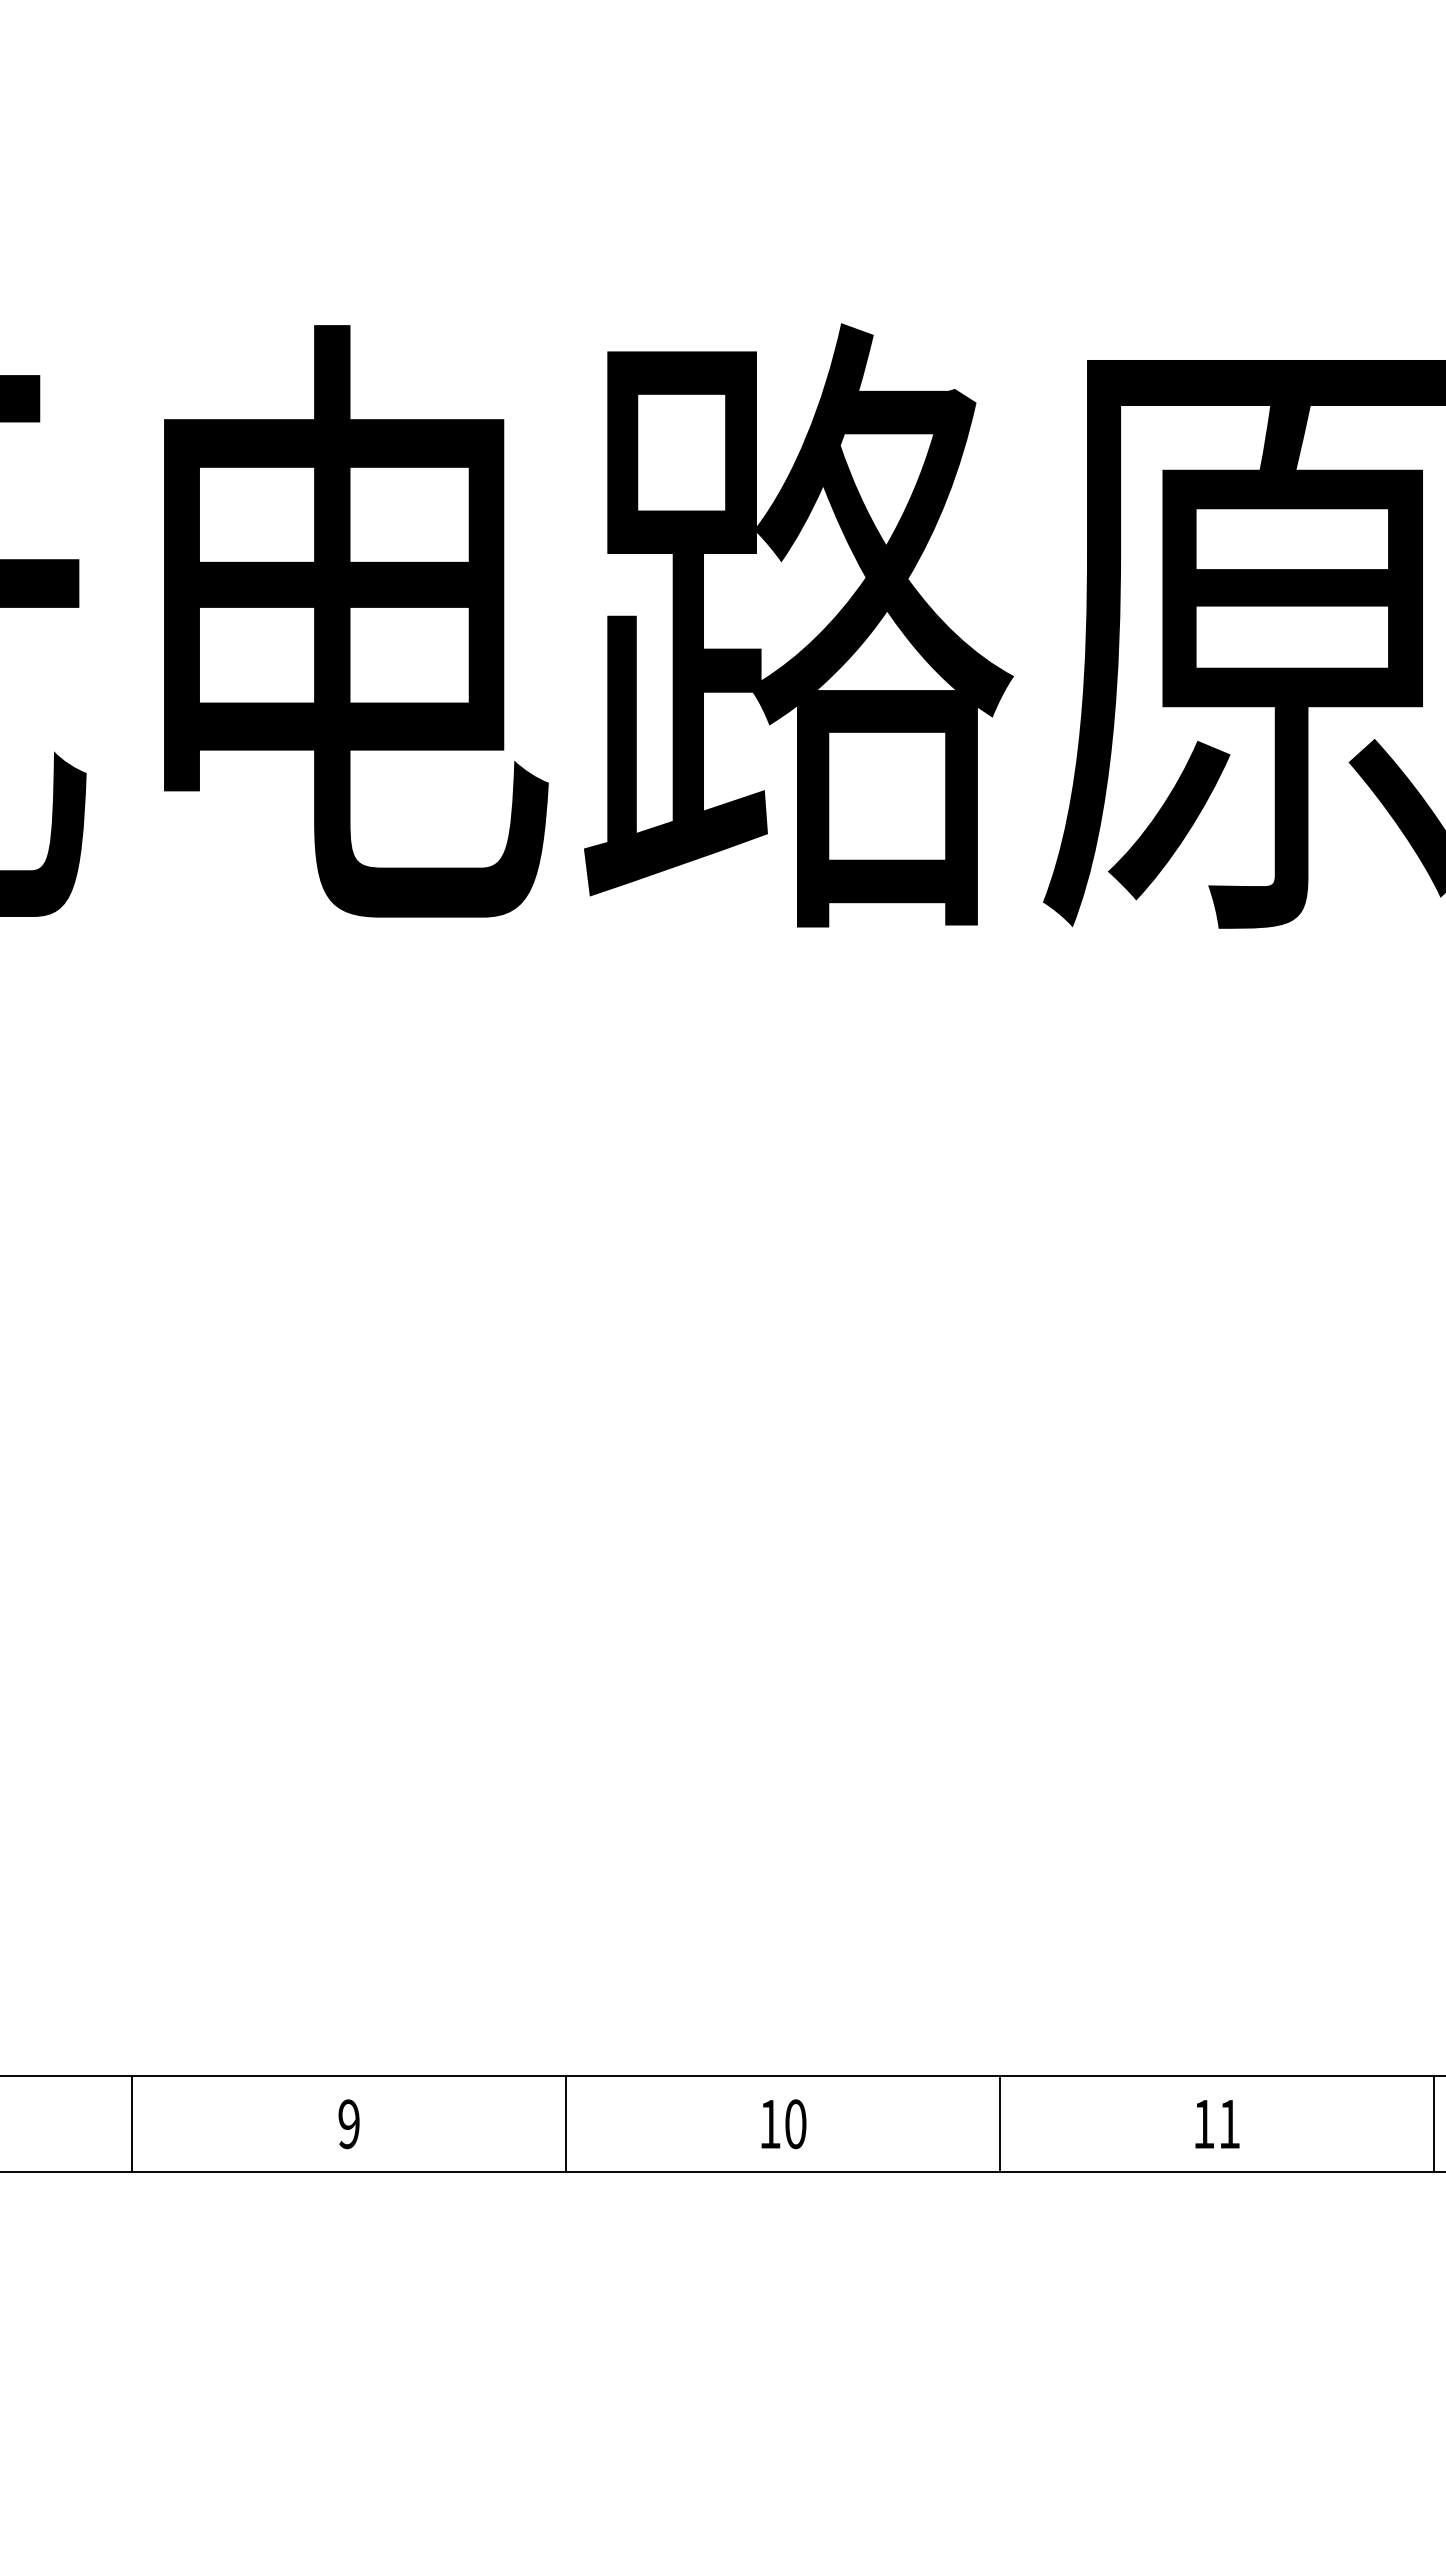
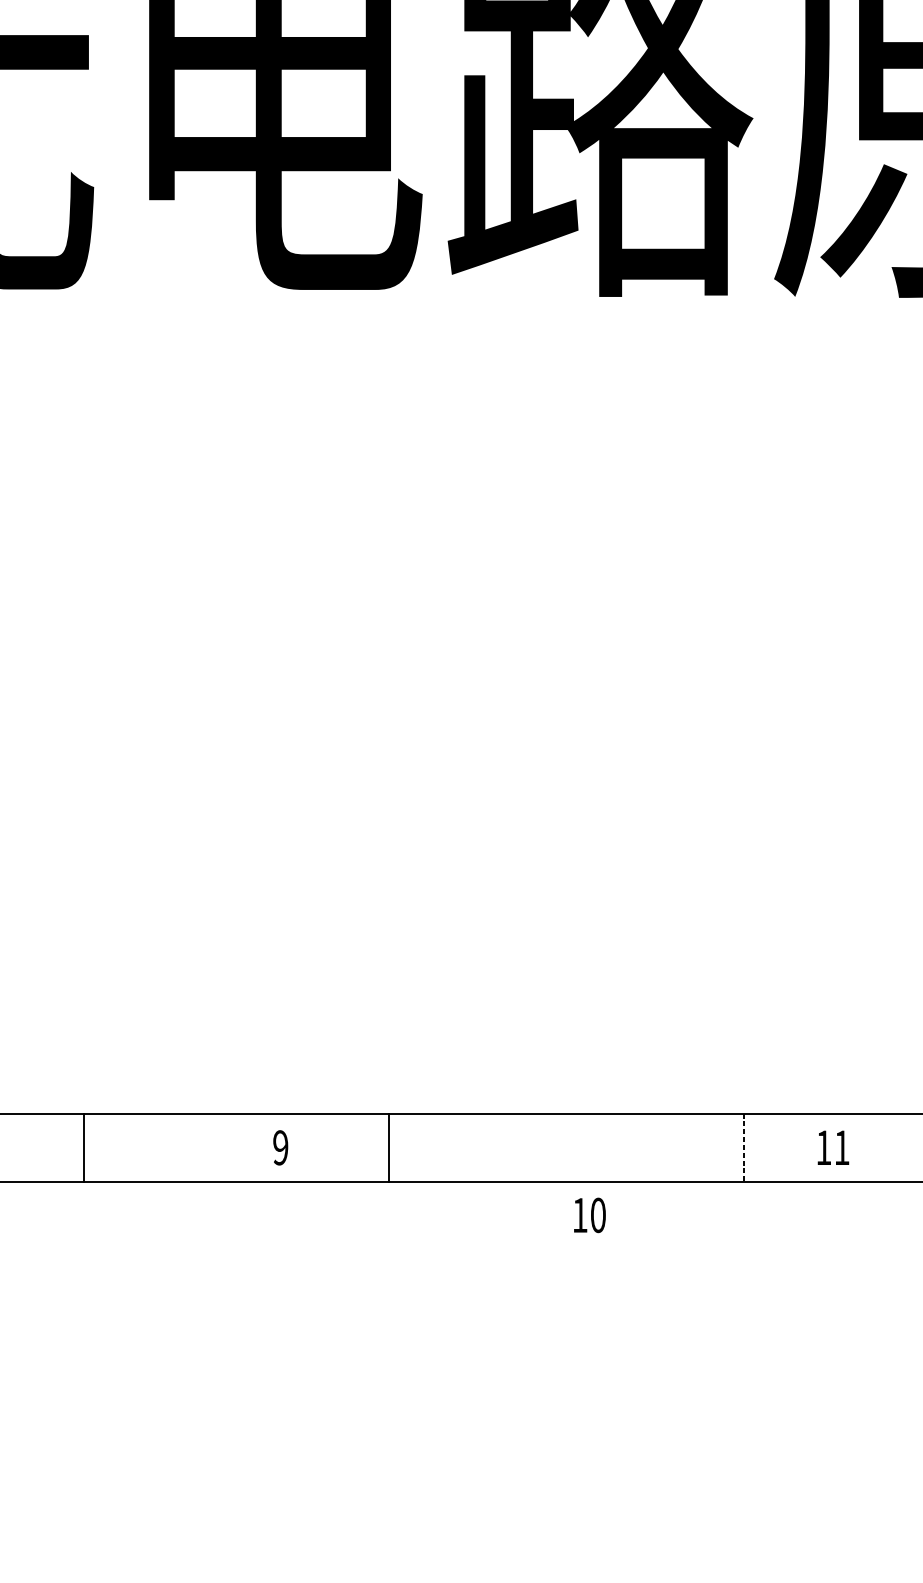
line: (132, 2124) -> (84, 1148), moved
line: (566, 2124) -> (389, 1148), moved
text: (783, 2124) -> (589, 1215), moved
line: (1000, 2124) -> (743, 1148), solid -> dashed
text: (1217, 2124) -> (833, 1148), moved

